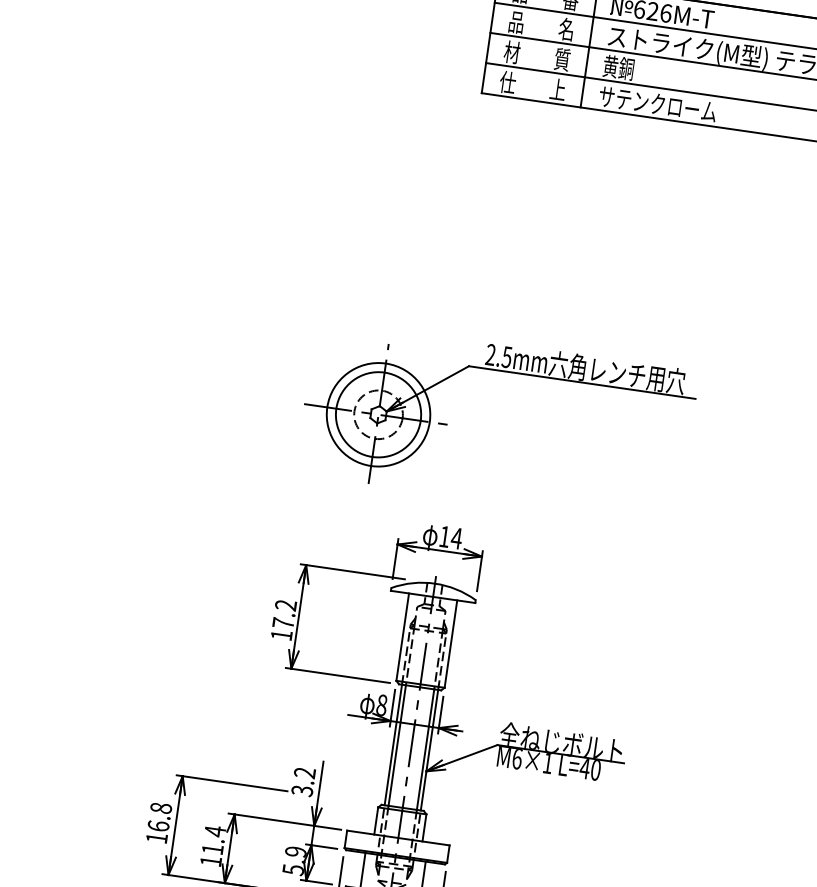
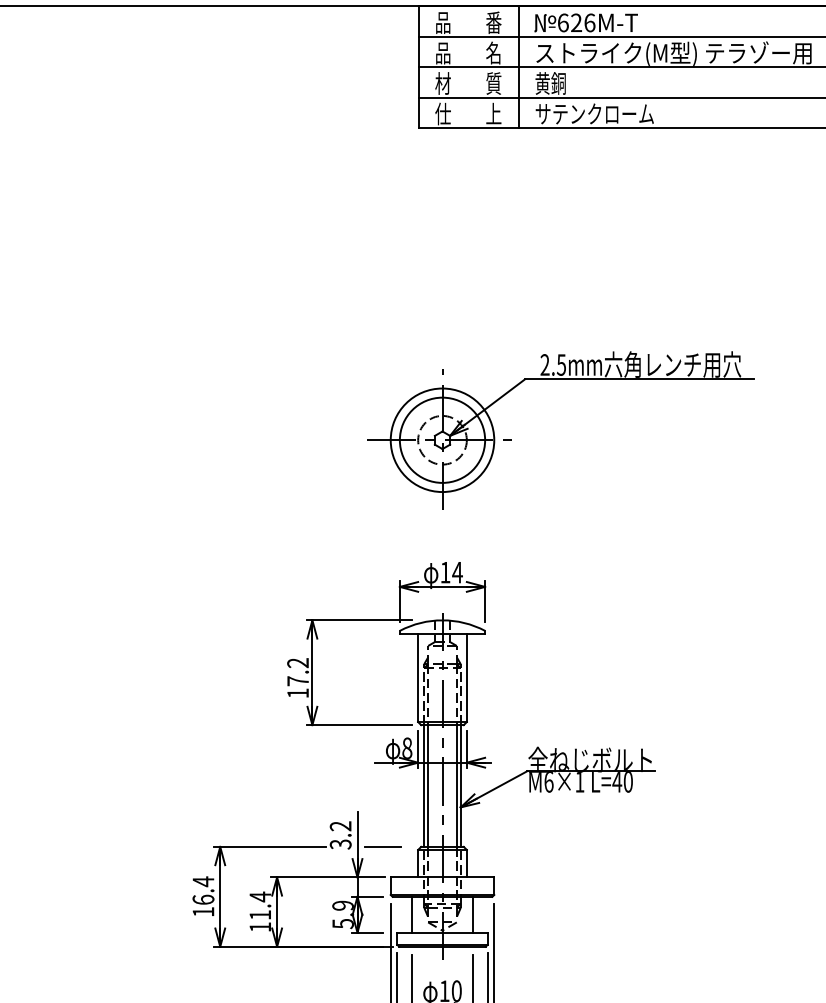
part: (446, 423) -> (511, 439), moved
line: (343, 798) -> (382, 846), added
text: (161, 808) -> (203, 881), 16.8 -> 16.4

